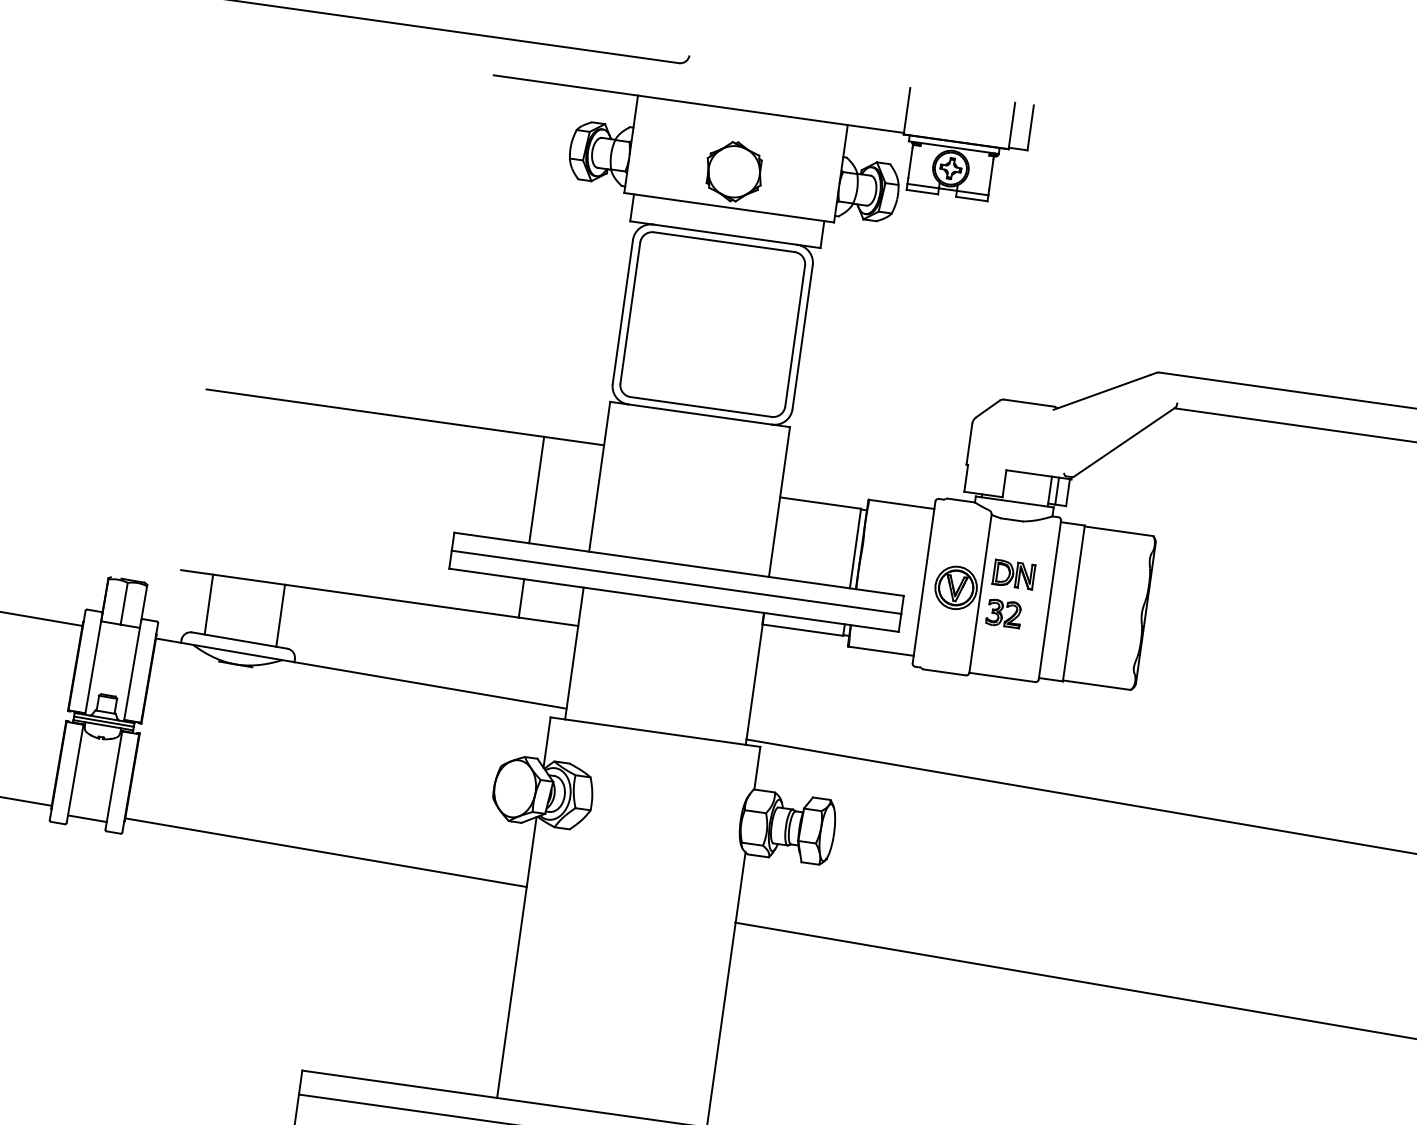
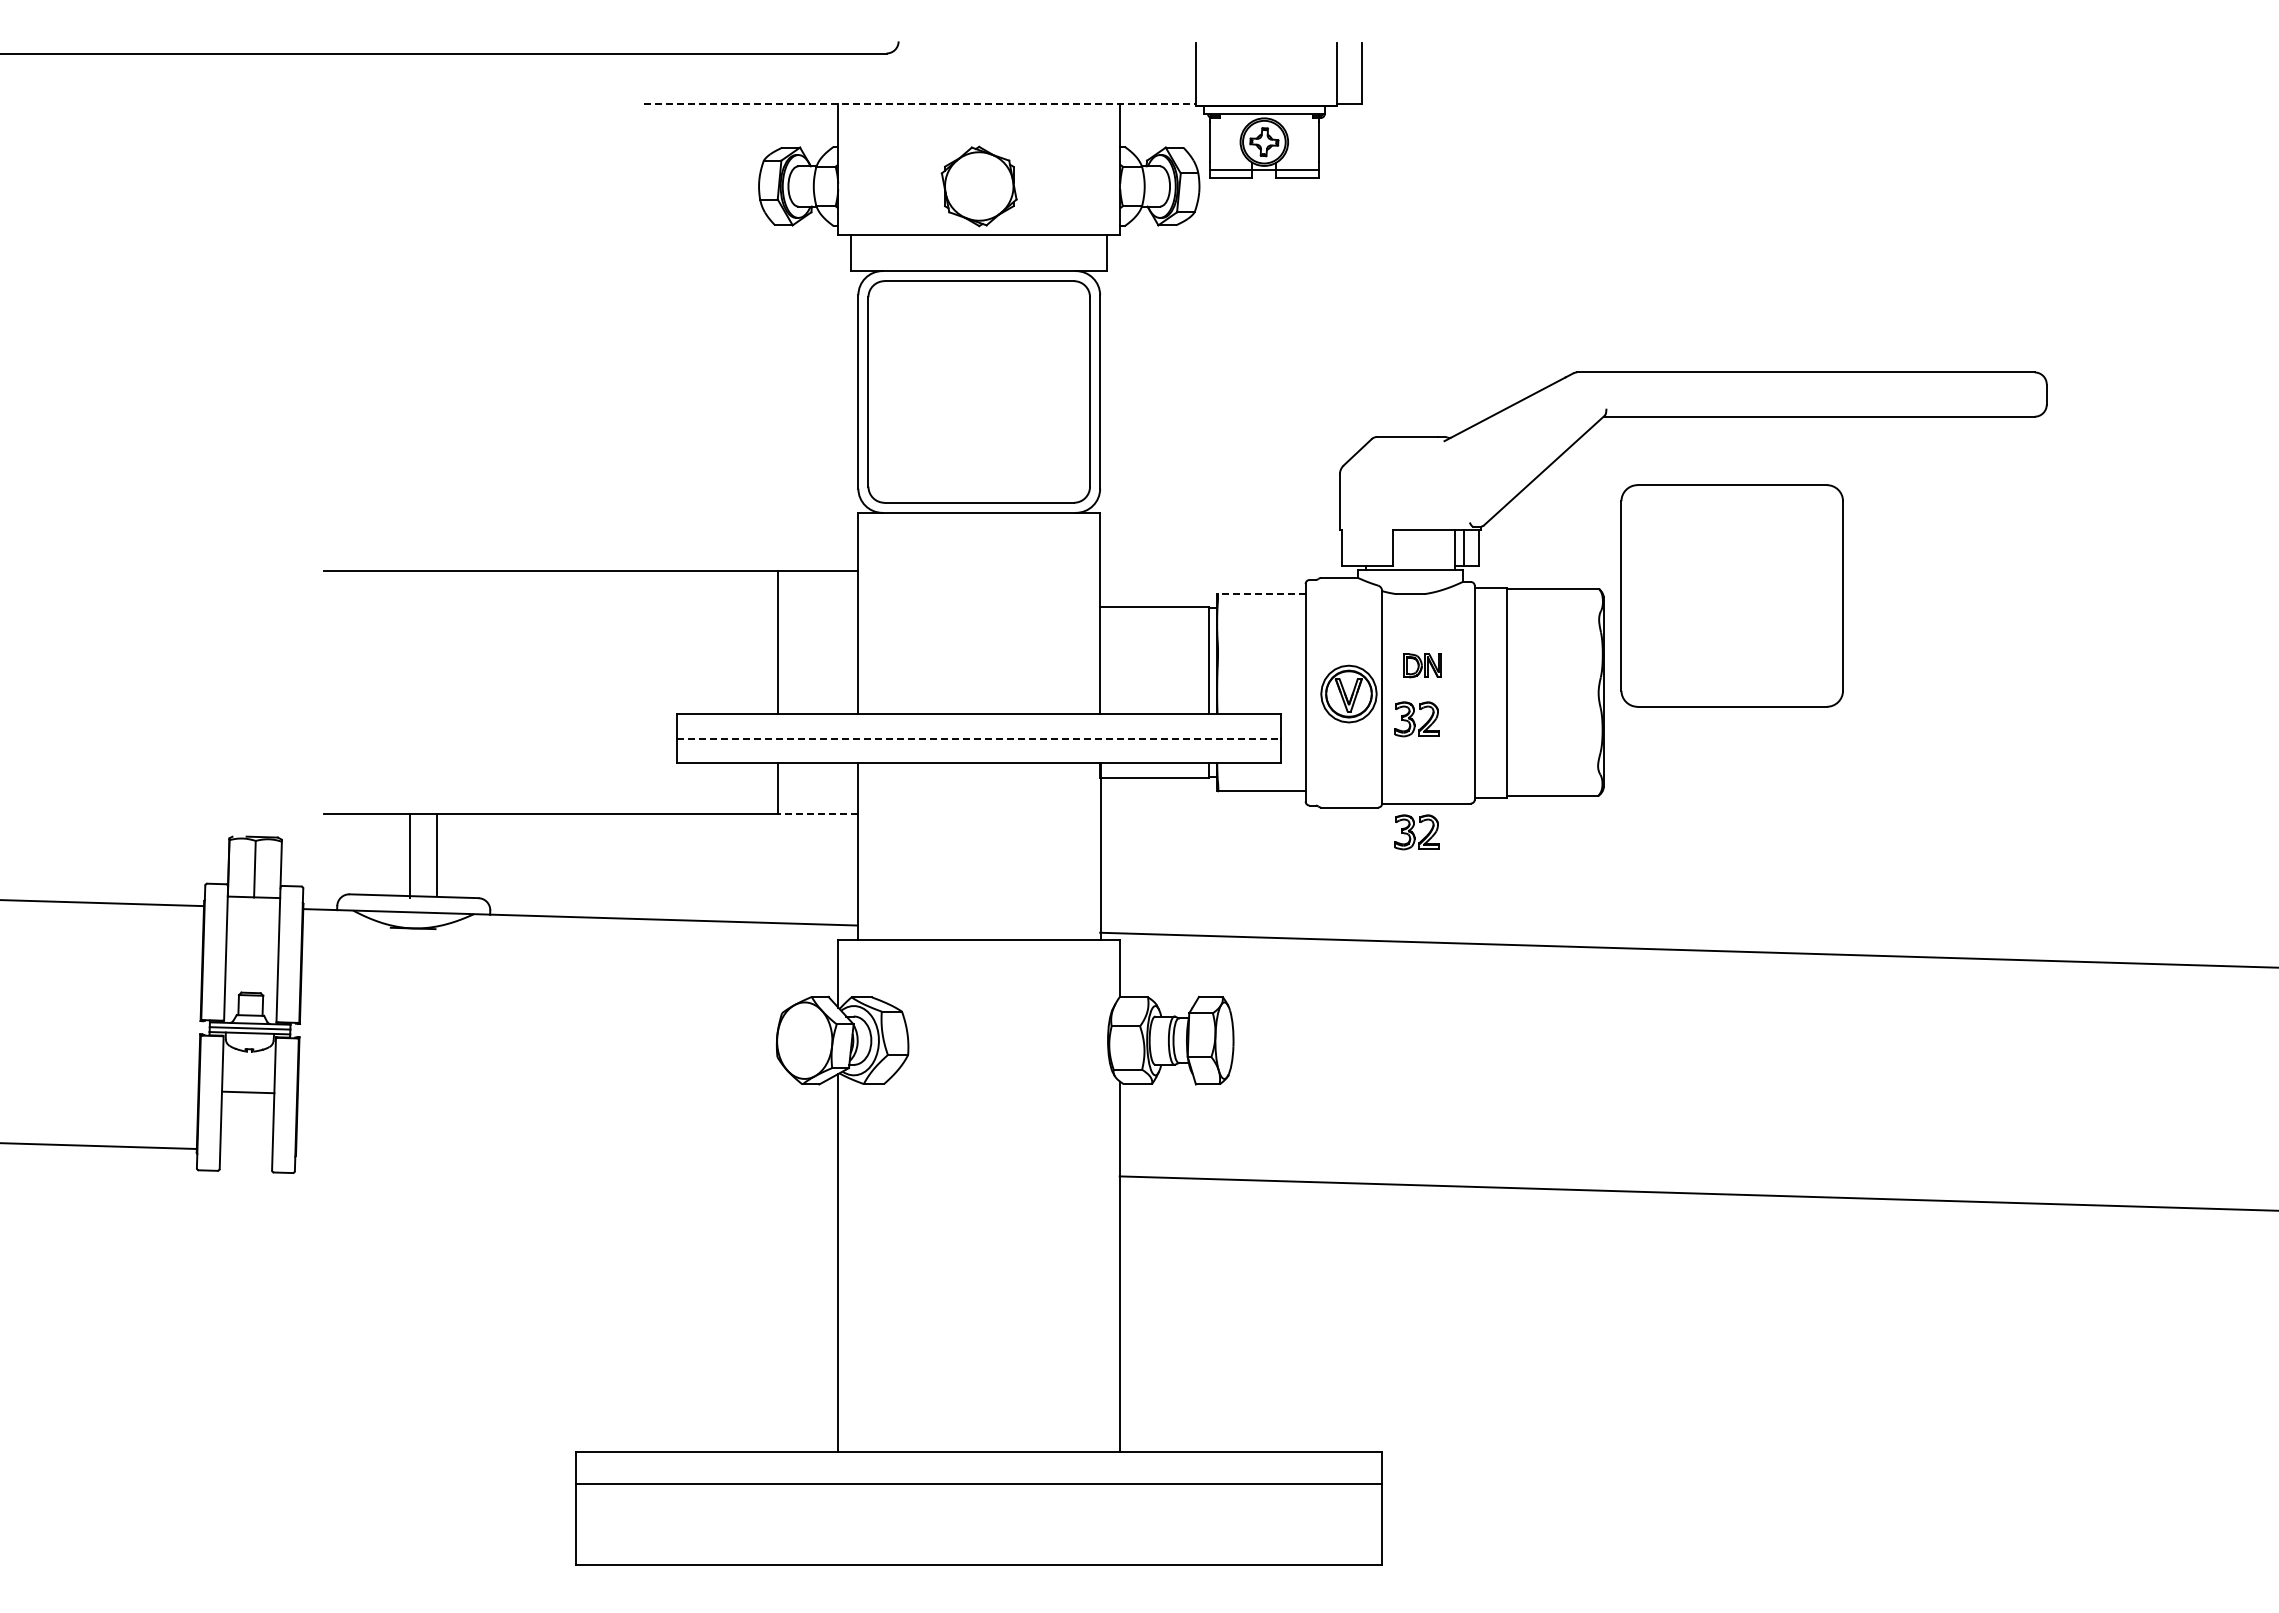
line: (699, 103) -> (920, 103), solid -> dashed
line: (901, 504) -> (1261, 594), solid -> dashed
part: (1250, 554) -> (1731, 595), added
part: (1013, 574) -> (1422, 665), size x0.7
line: (676, 582) -> (979, 738), solid -> dashed
line: (208, 604) -> (436, 854), moved
line: (280, 615) -> (410, 855), moved
line: (548, 621) -> (817, 814), solid -> dashed
part: (991, 697) -> (1416, 832), added
line: (87, 818) -> (248, 1092), moved
line: (326, 852) -> (567, 1159), removed

